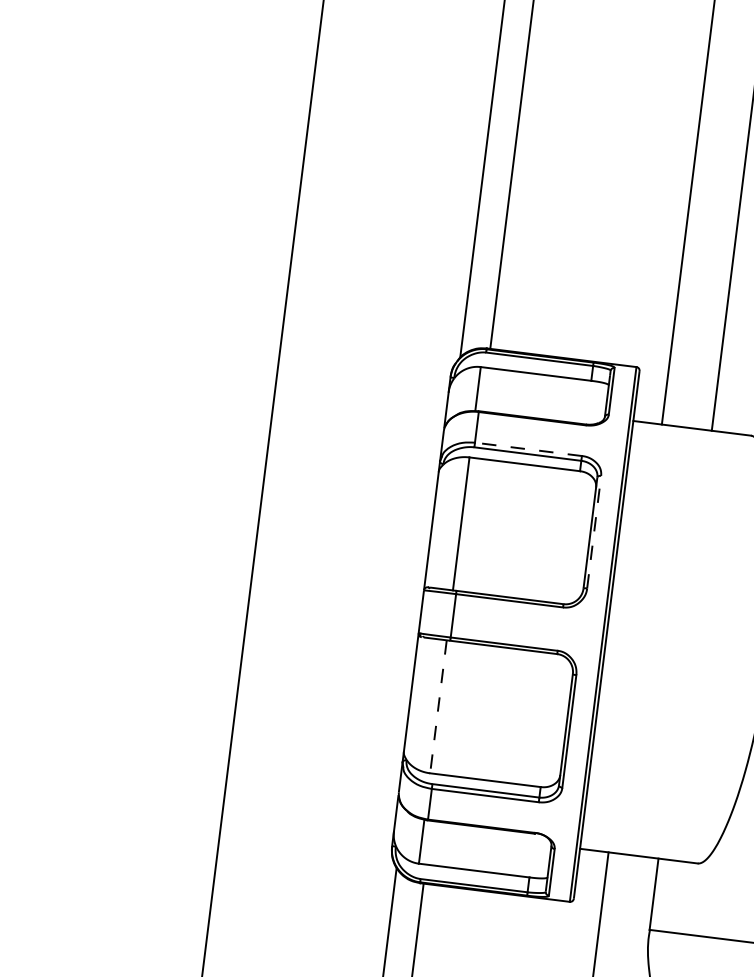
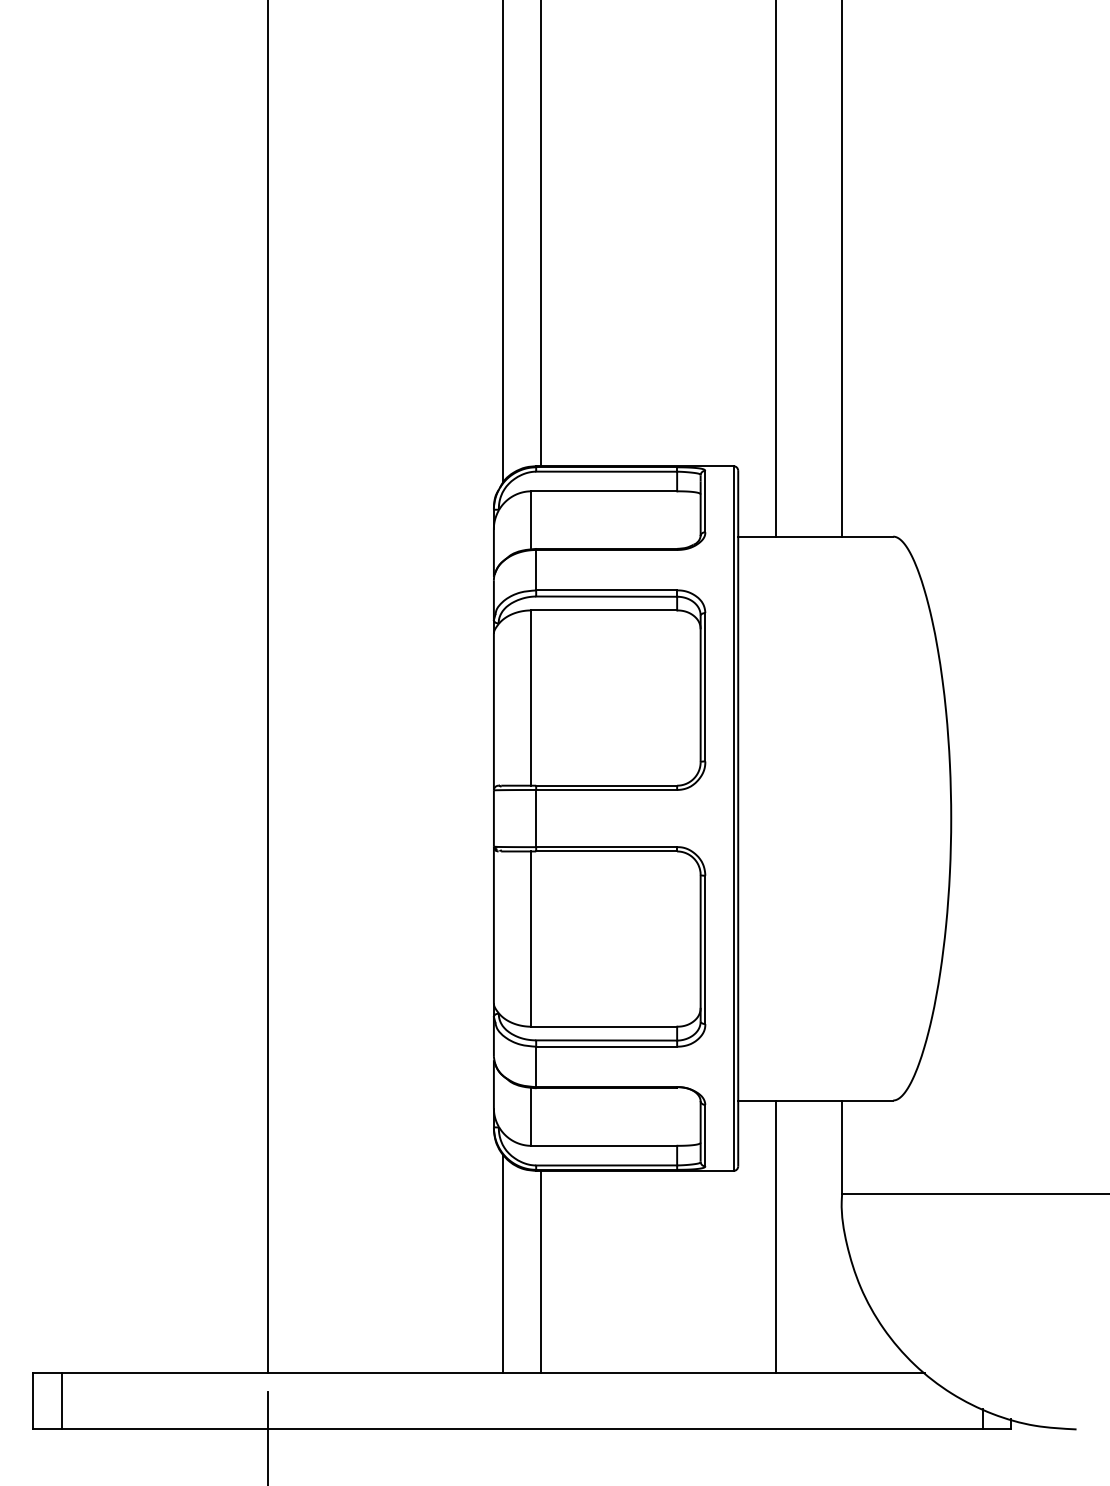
line: (528, 449) -> (606, 590), dashed -> solid
line: (594, 531) -> (705, 686), dashed -> solid
line: (438, 707) -> (531, 939), dashed -> solid

